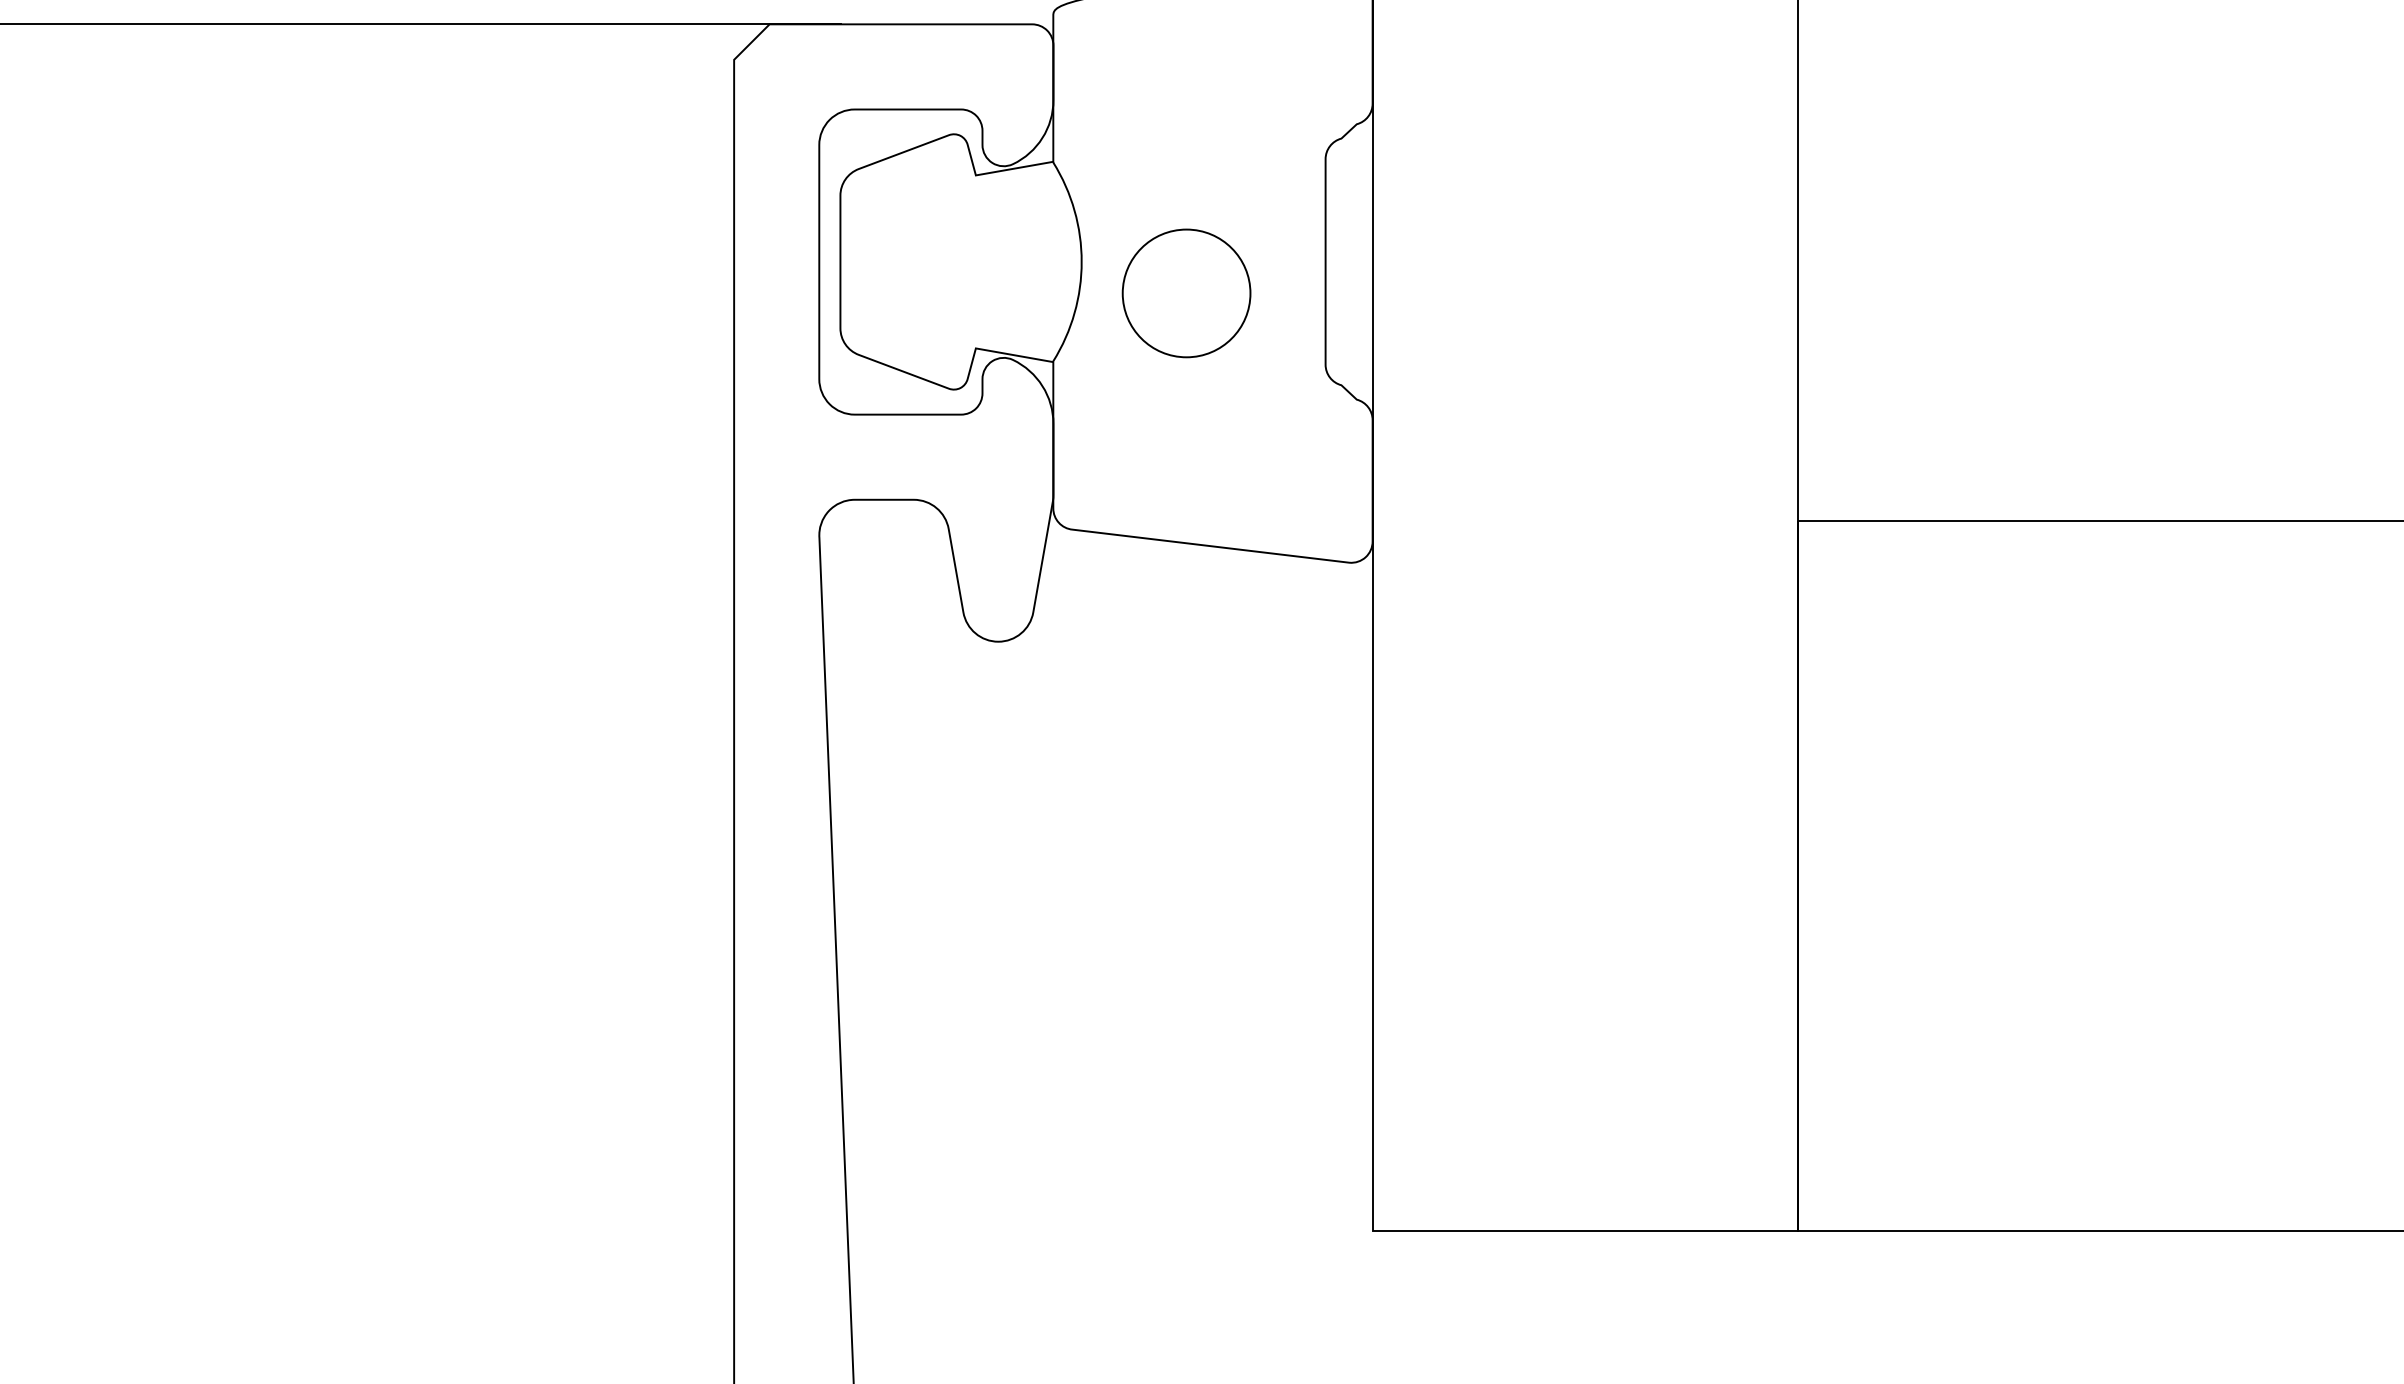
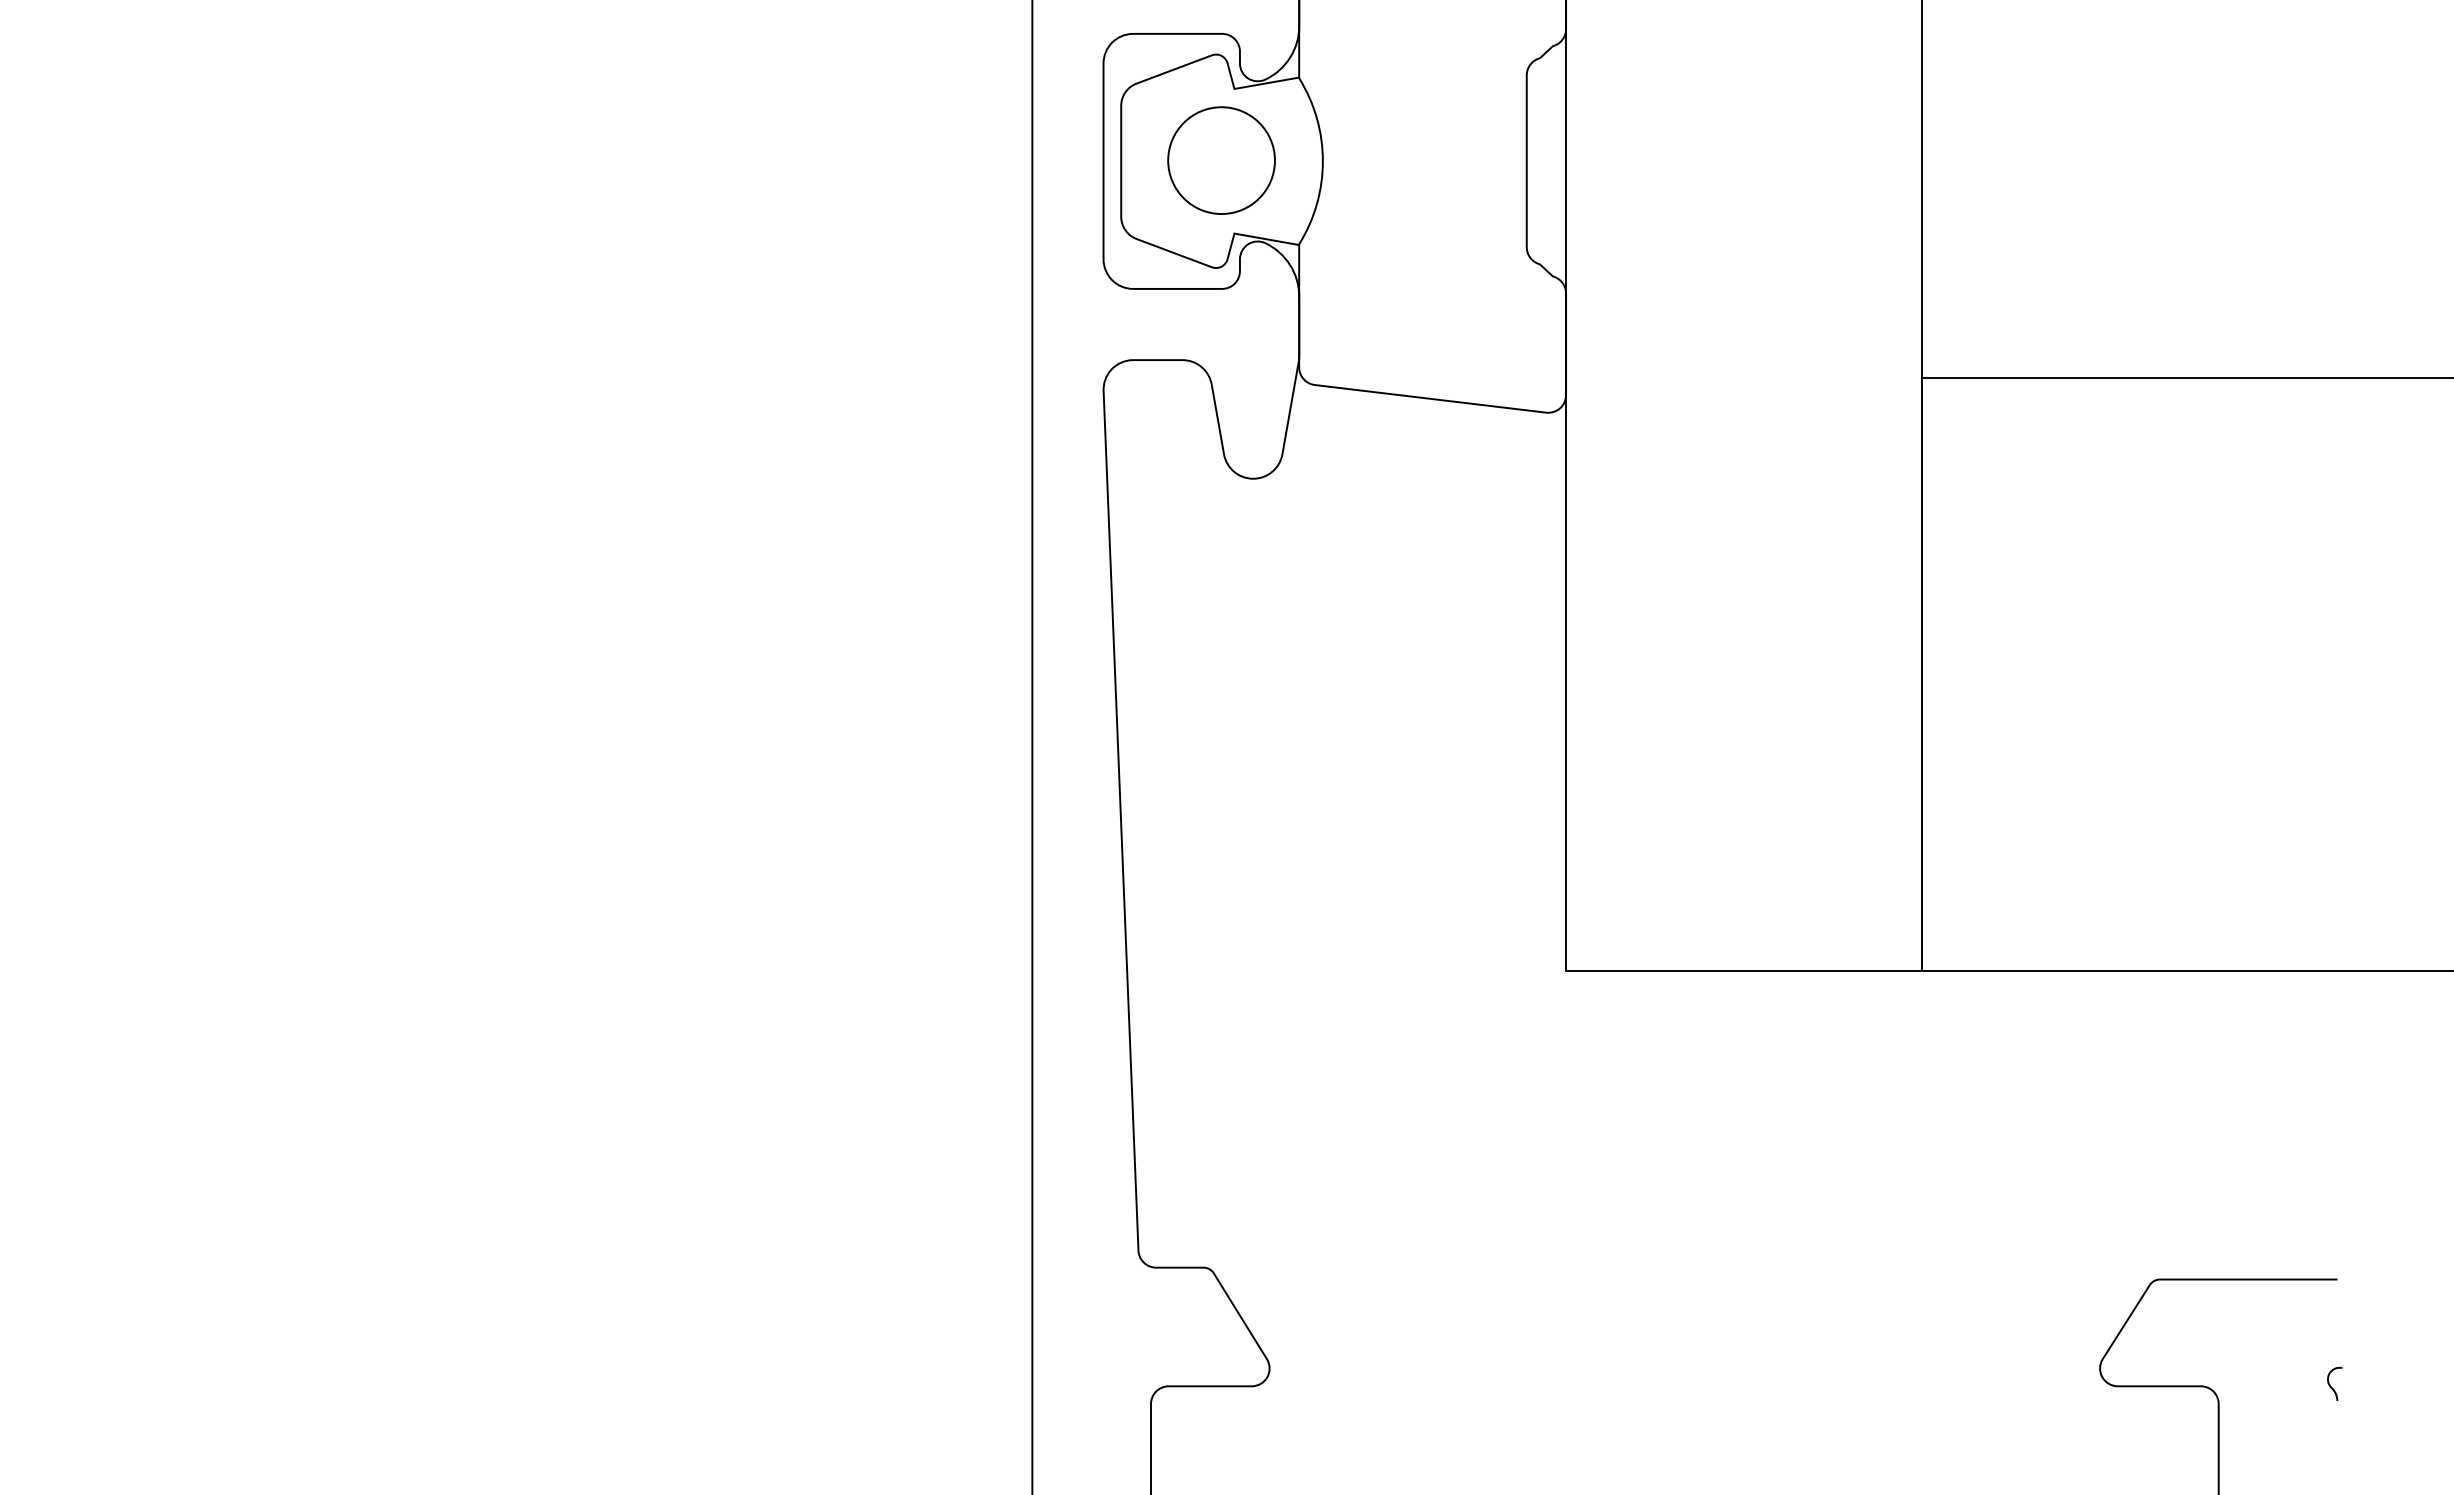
circle: (1186, 293) -> (1221, 160), moved

